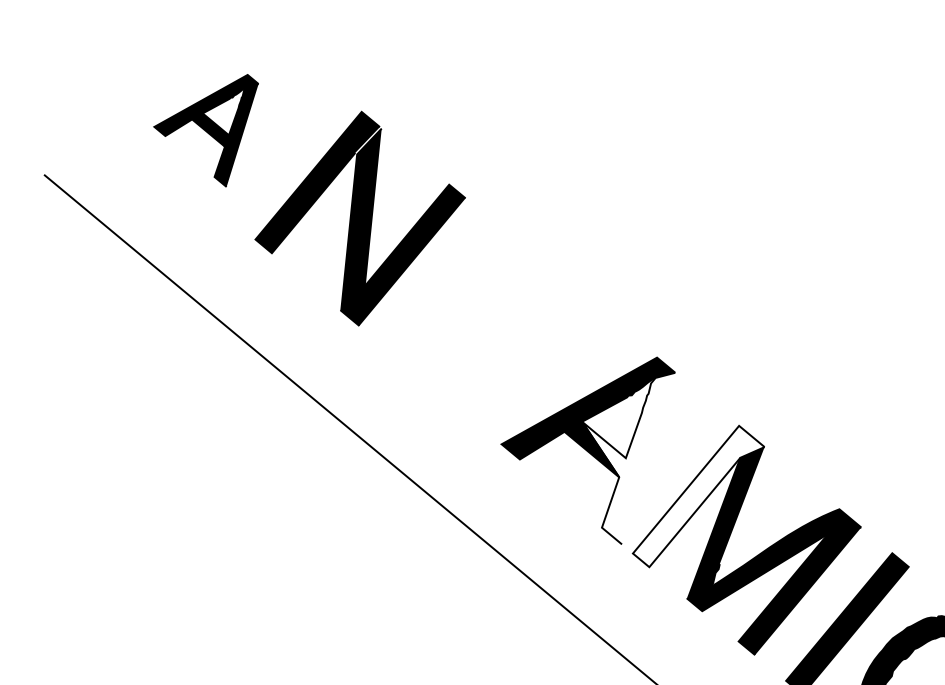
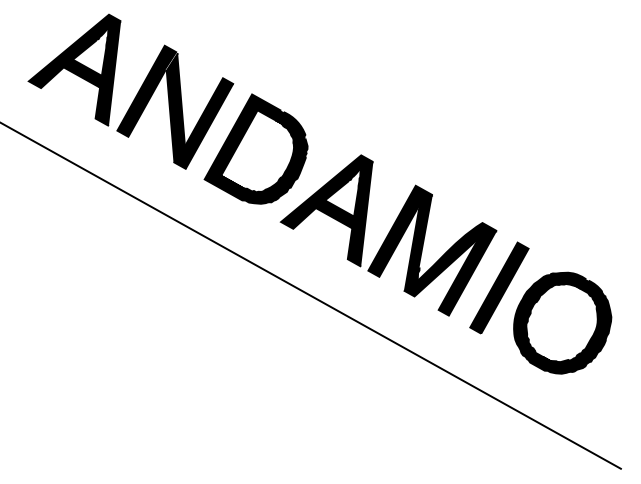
part: (202, 123) -> (74, 69), size x1.67
part: (481, 312) -> (255, 148), added
fill: (618, 453) -> (349, 214), added
fill: (699, 496) -> (400, 230), added

